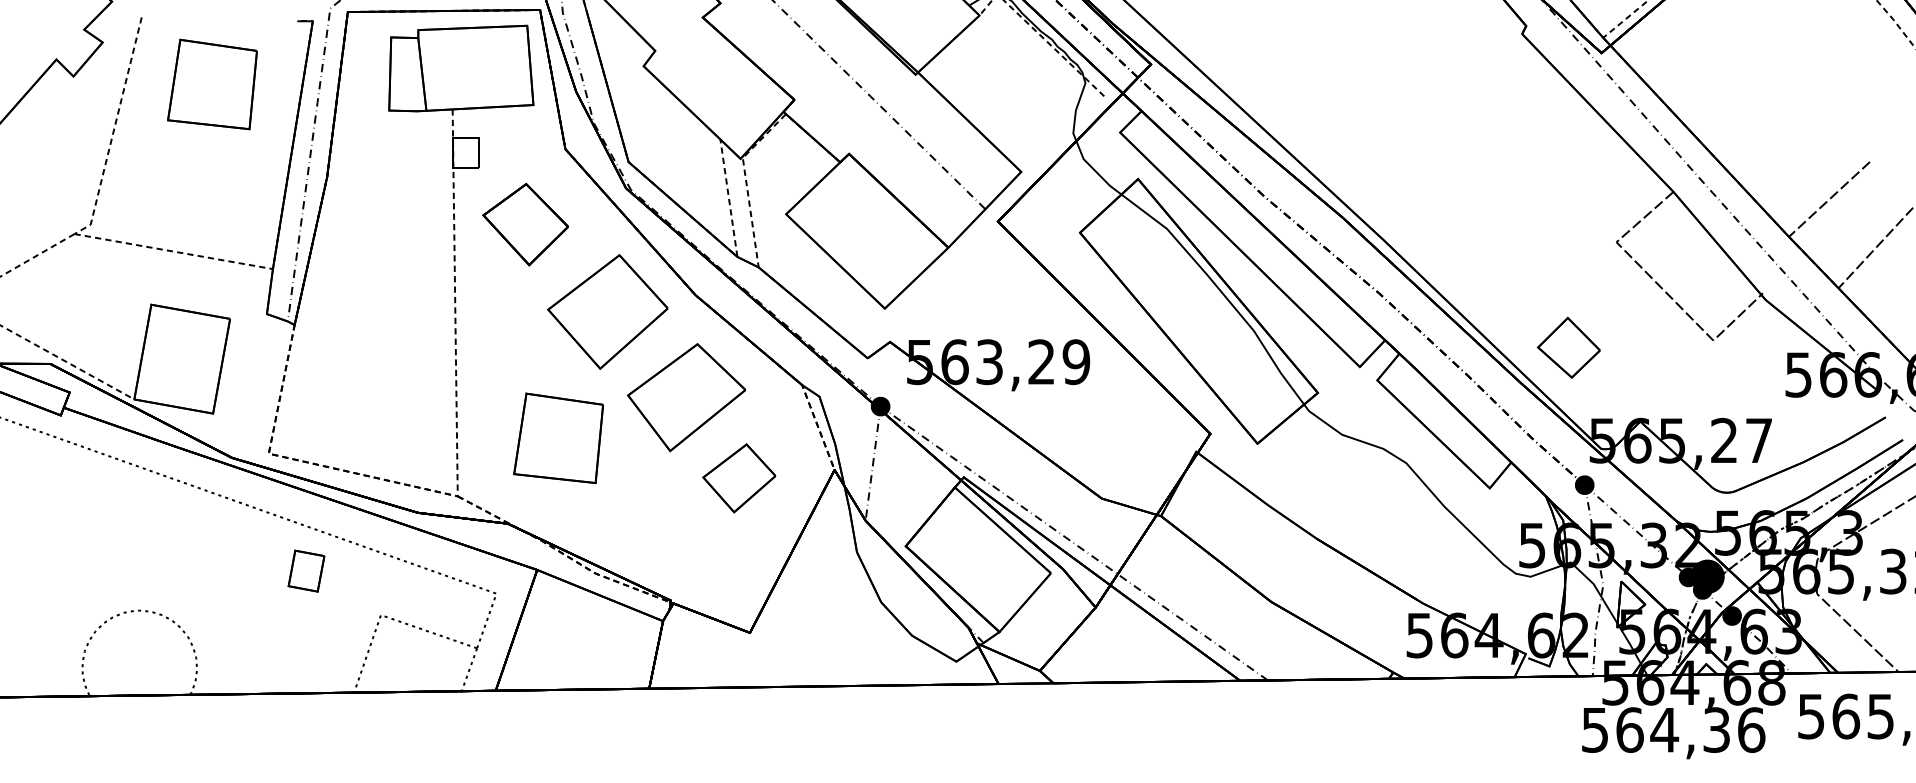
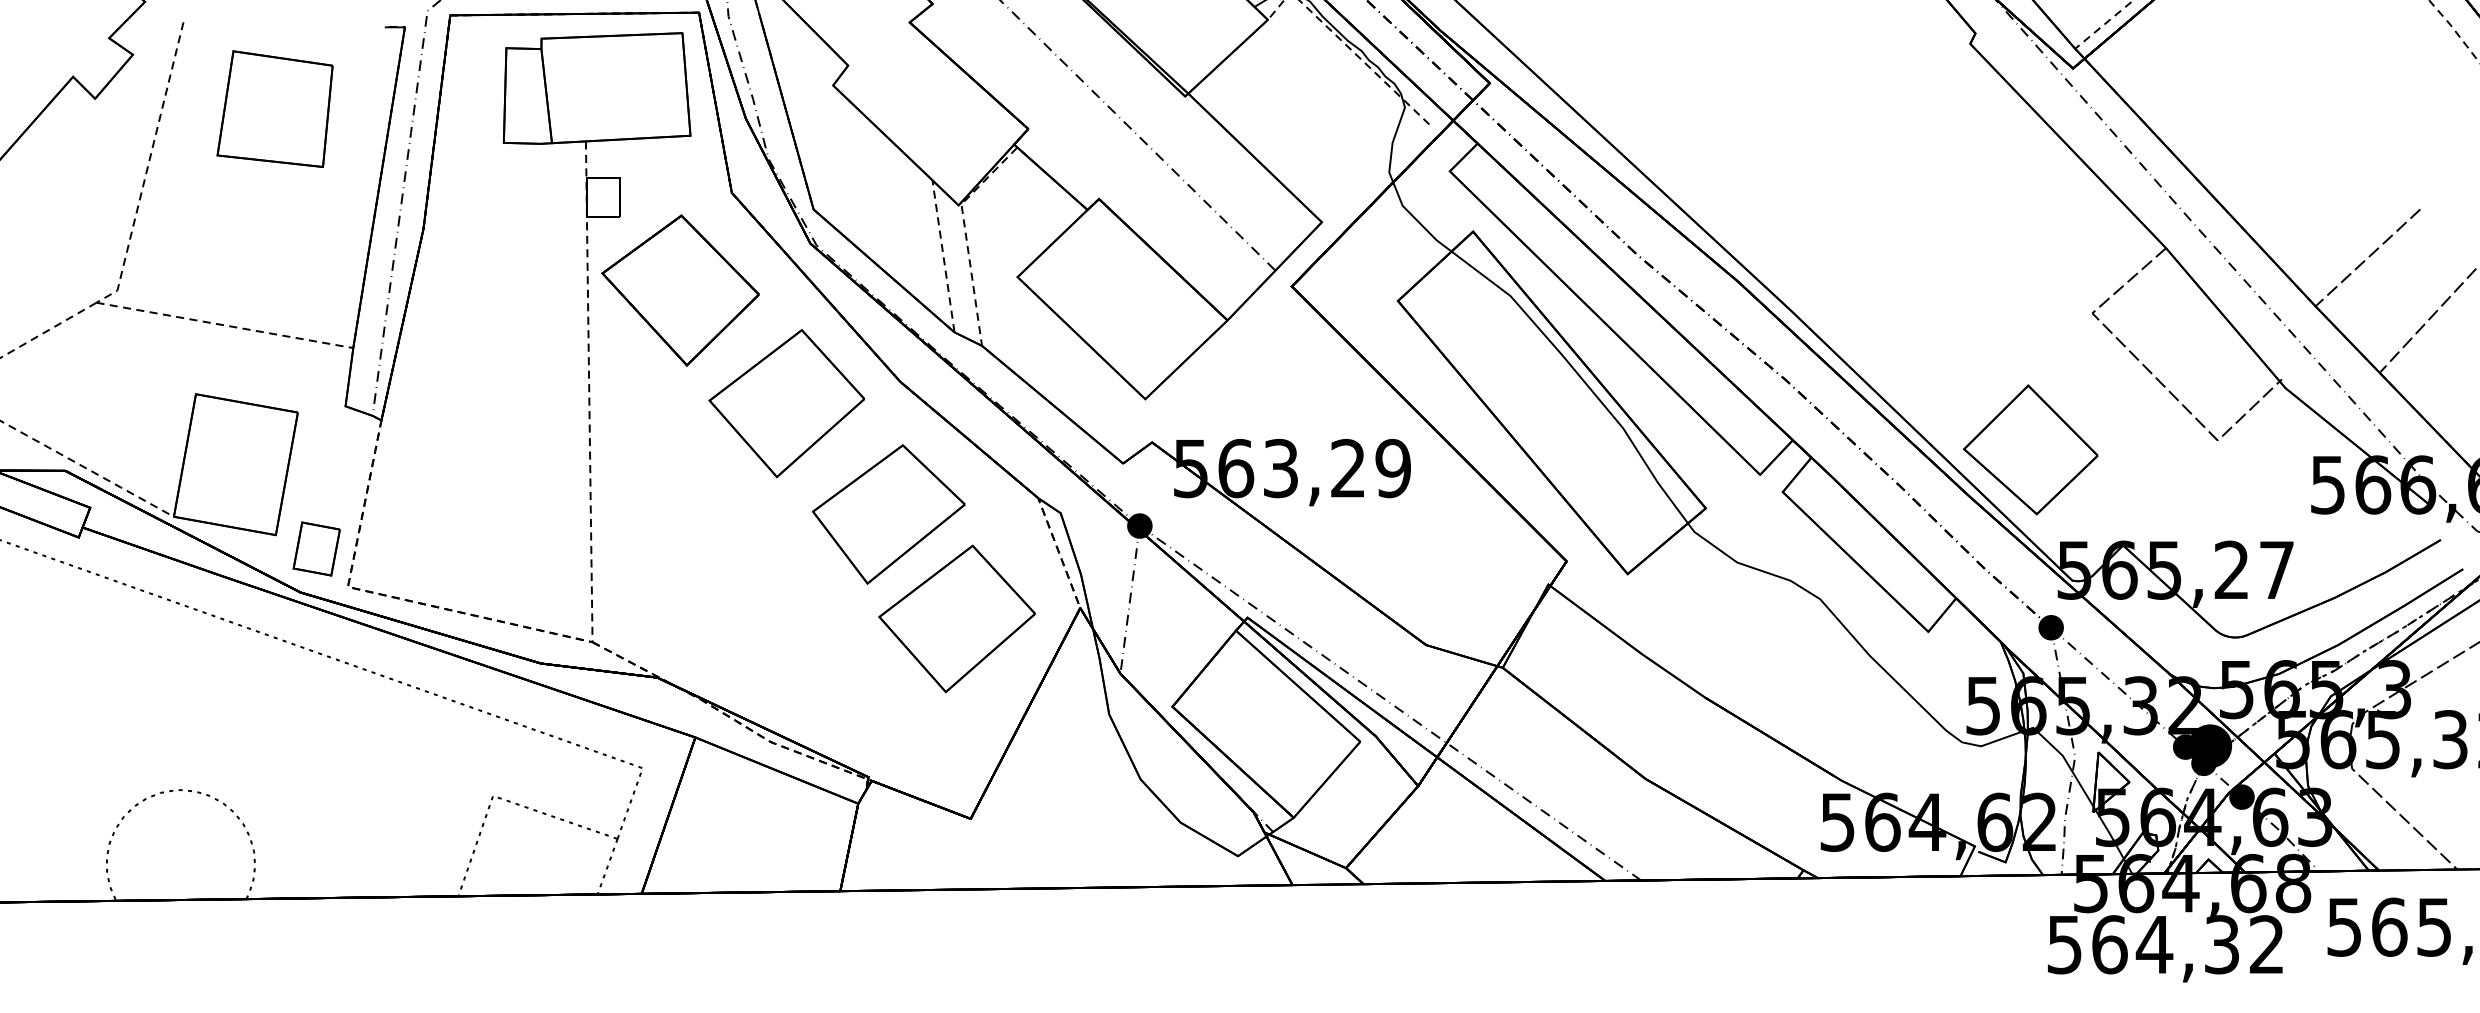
part: (525, 224) -> (680, 290), size x1.43
part: (1568, 347) -> (2030, 449), size x1.67
part: (558, 437) -> (722, 566), removed
part: (738, 478) -> (956, 618), size x1.67
part: (306, 570) -> (316, 548), moved
text: (1751, 729) -> (2267, 944), 564,36 -> 564,32

